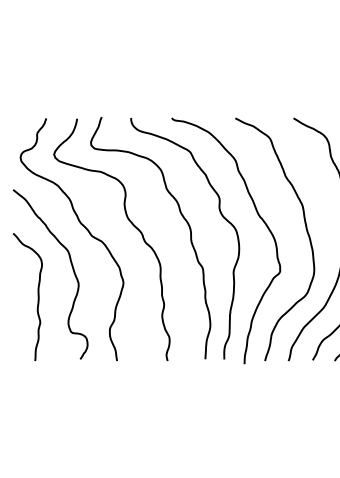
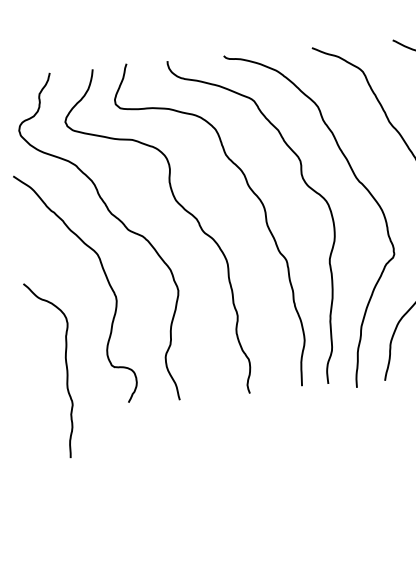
curve: (37, 297) -> (65, 369), moved

